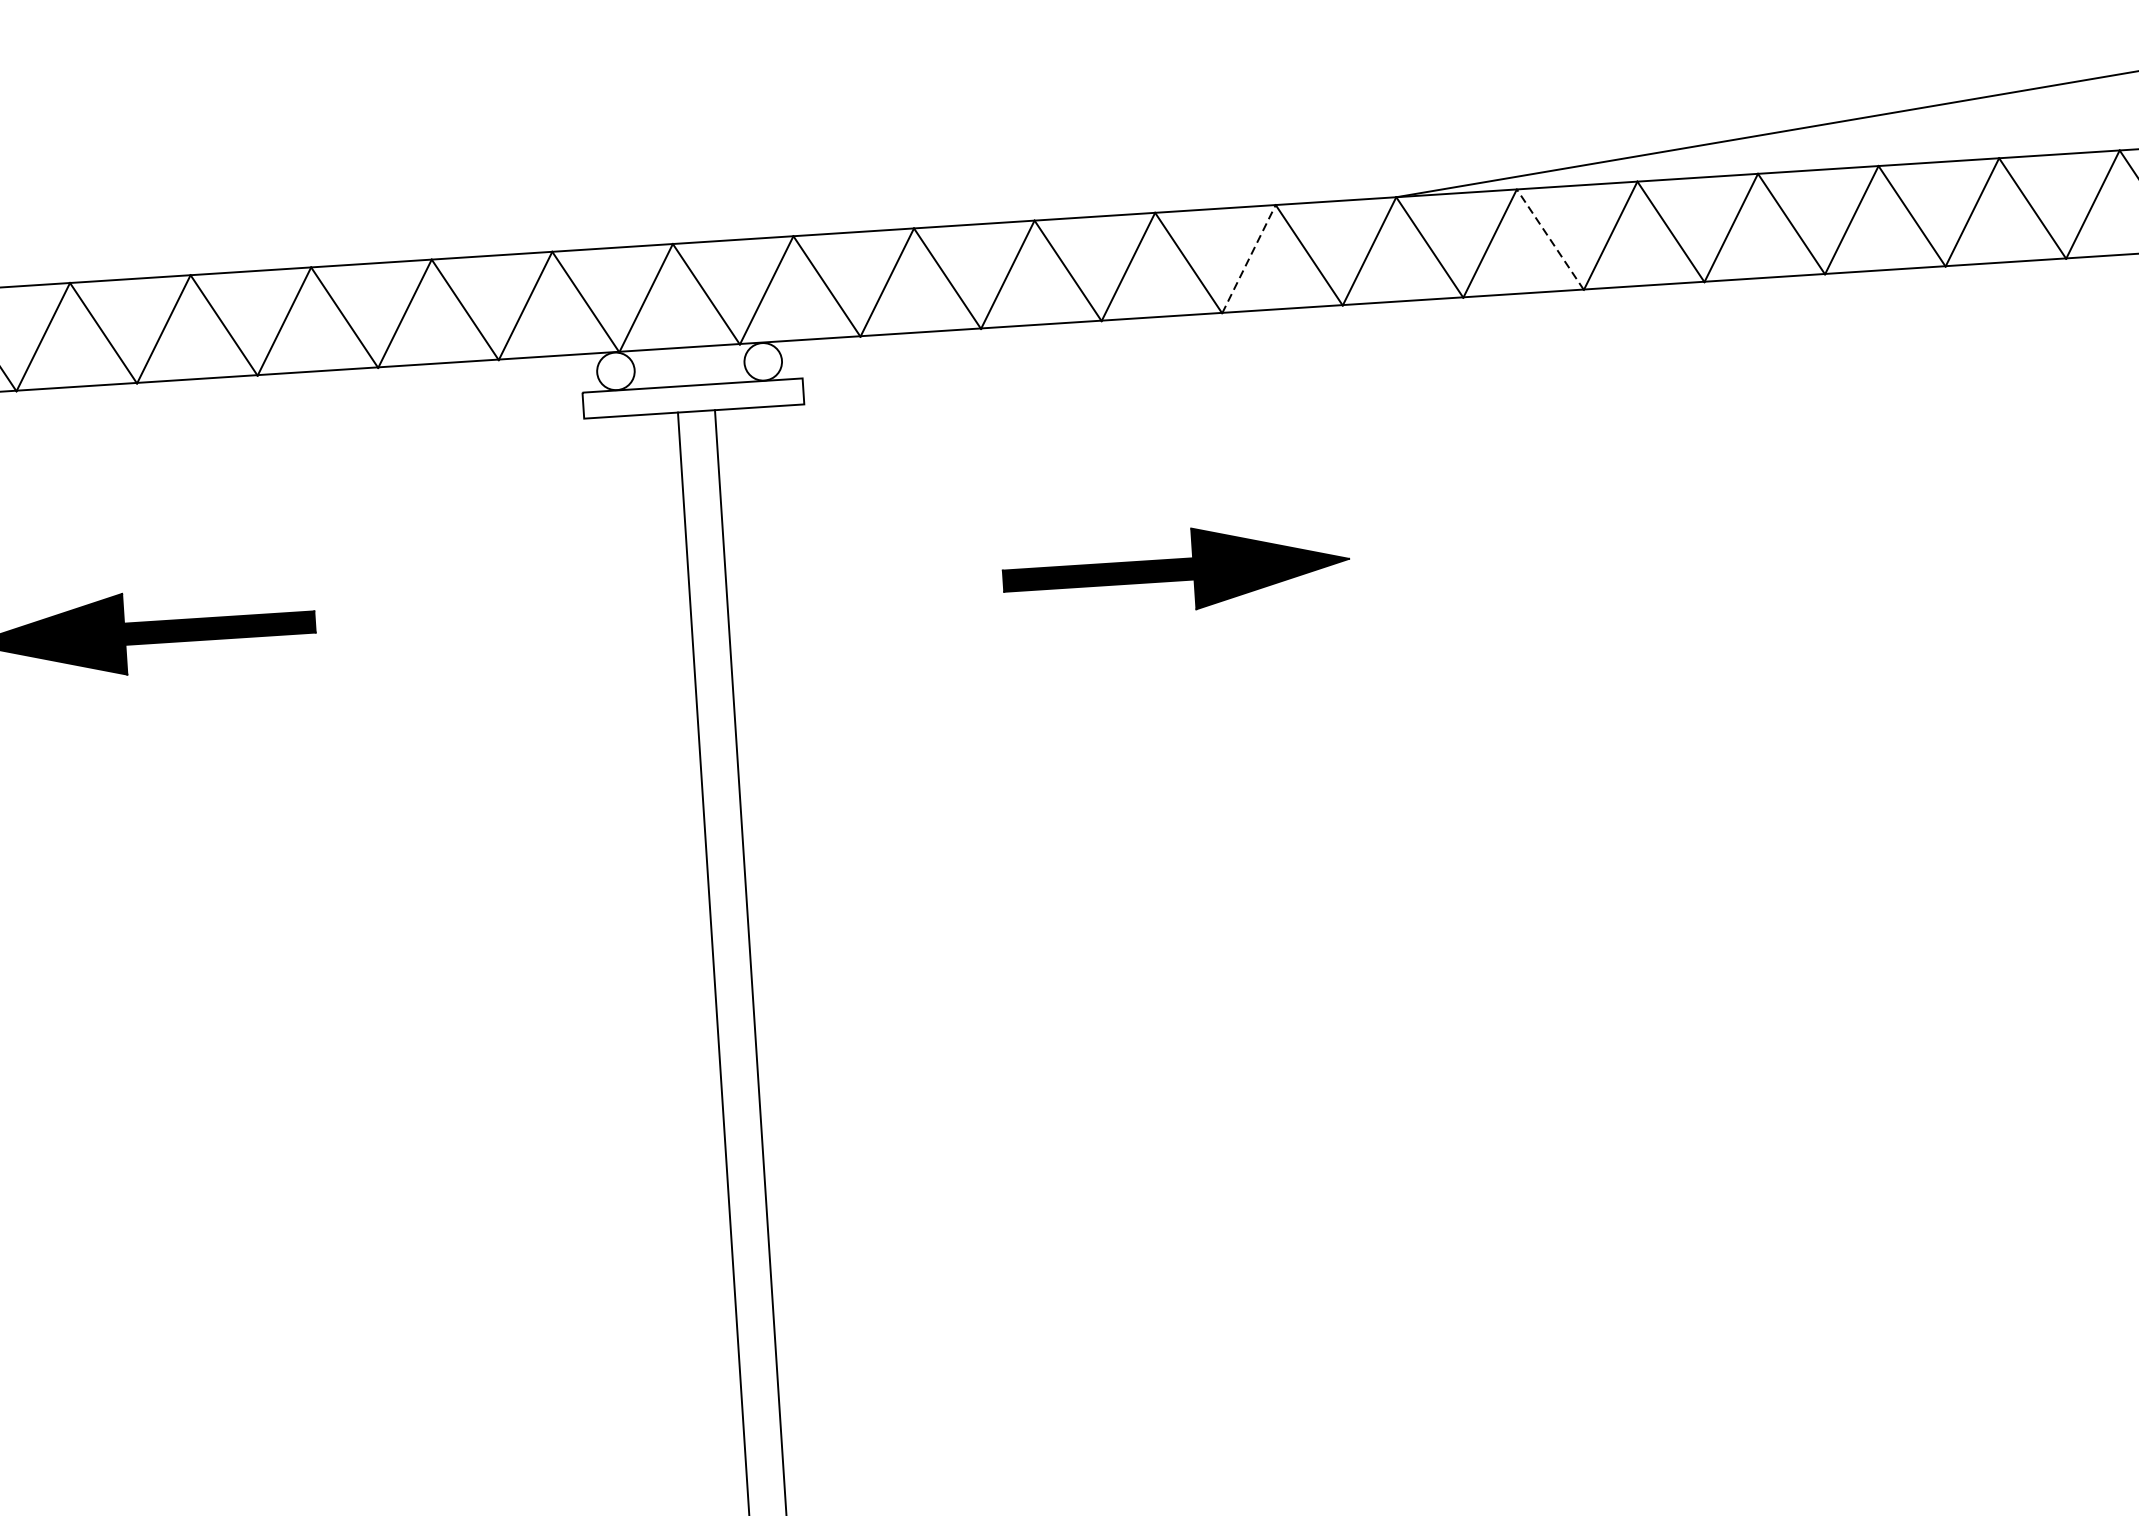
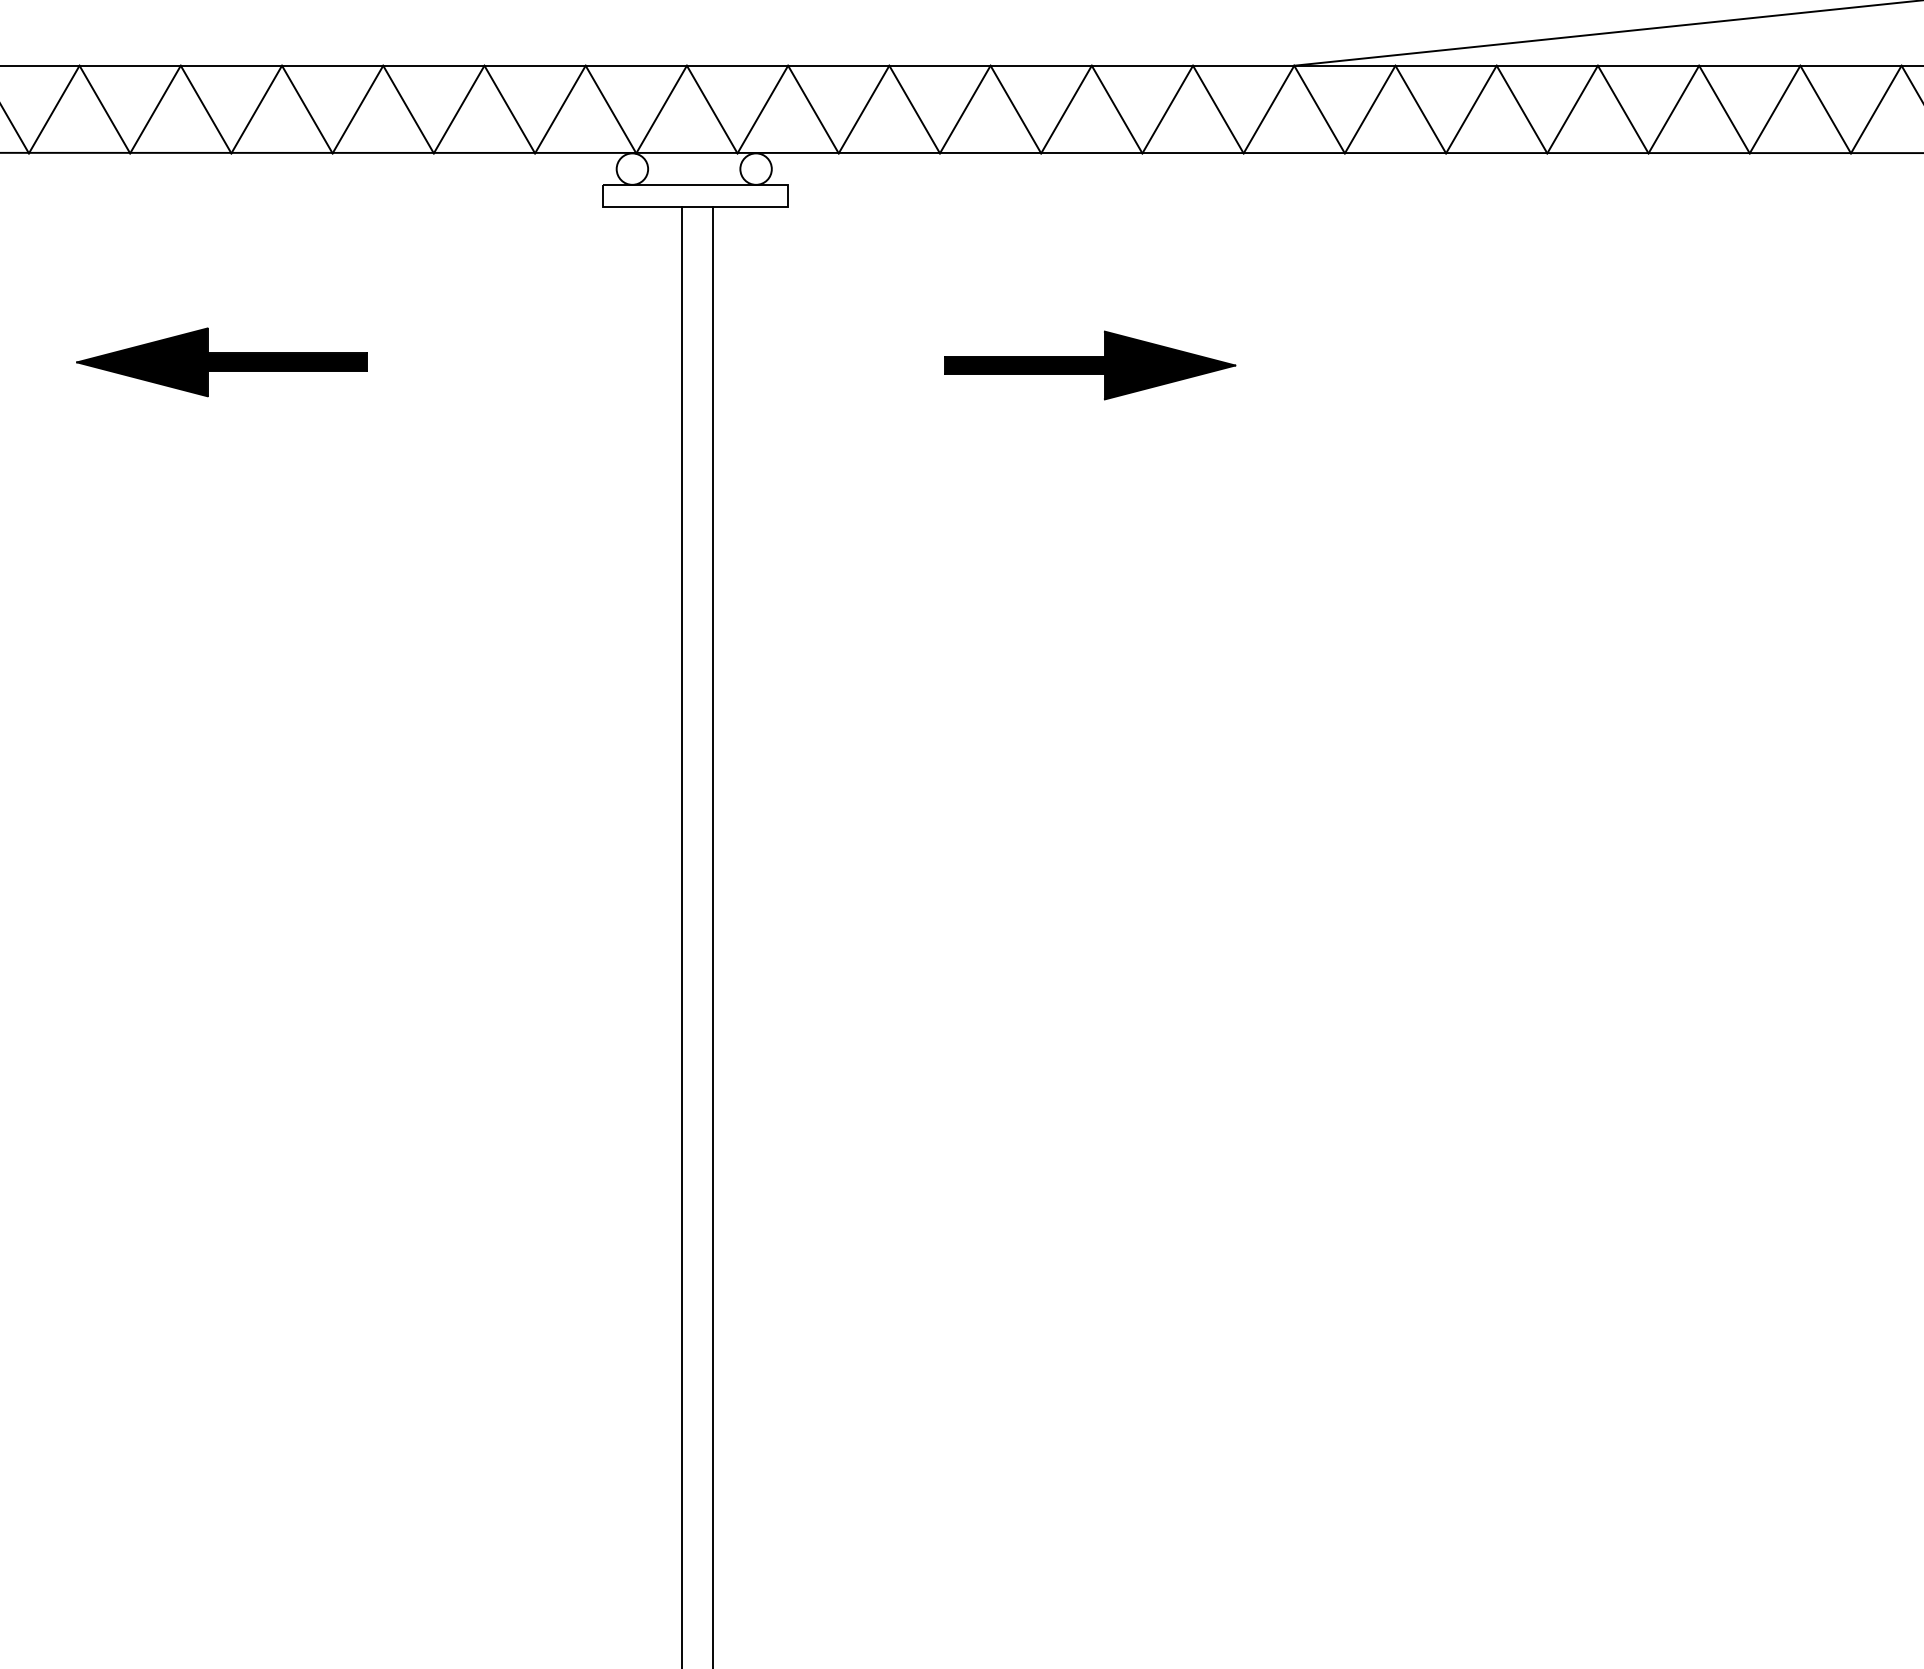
line: (1550, 239) -> (1420, 109), dashed -> solid
line: (1248, 259) -> (1167, 109), dashed -> solid

